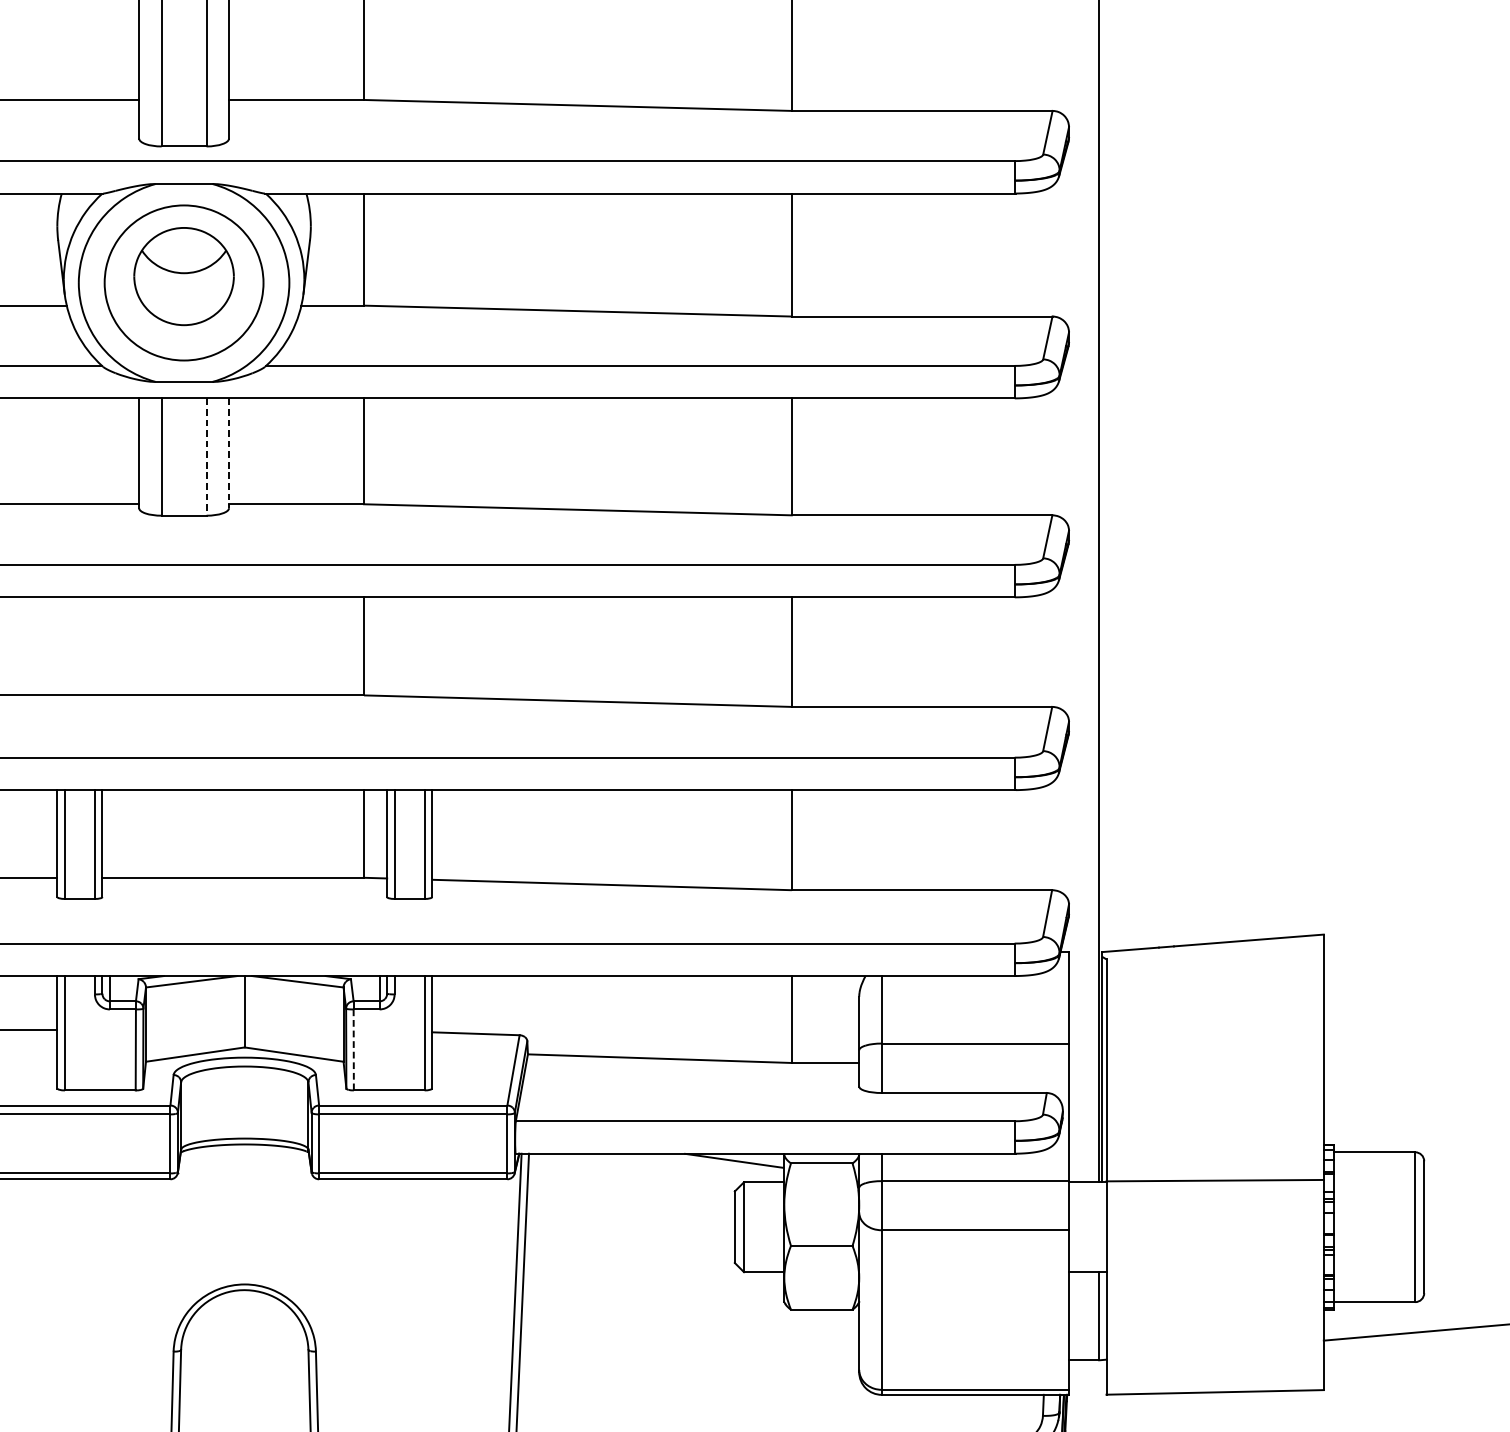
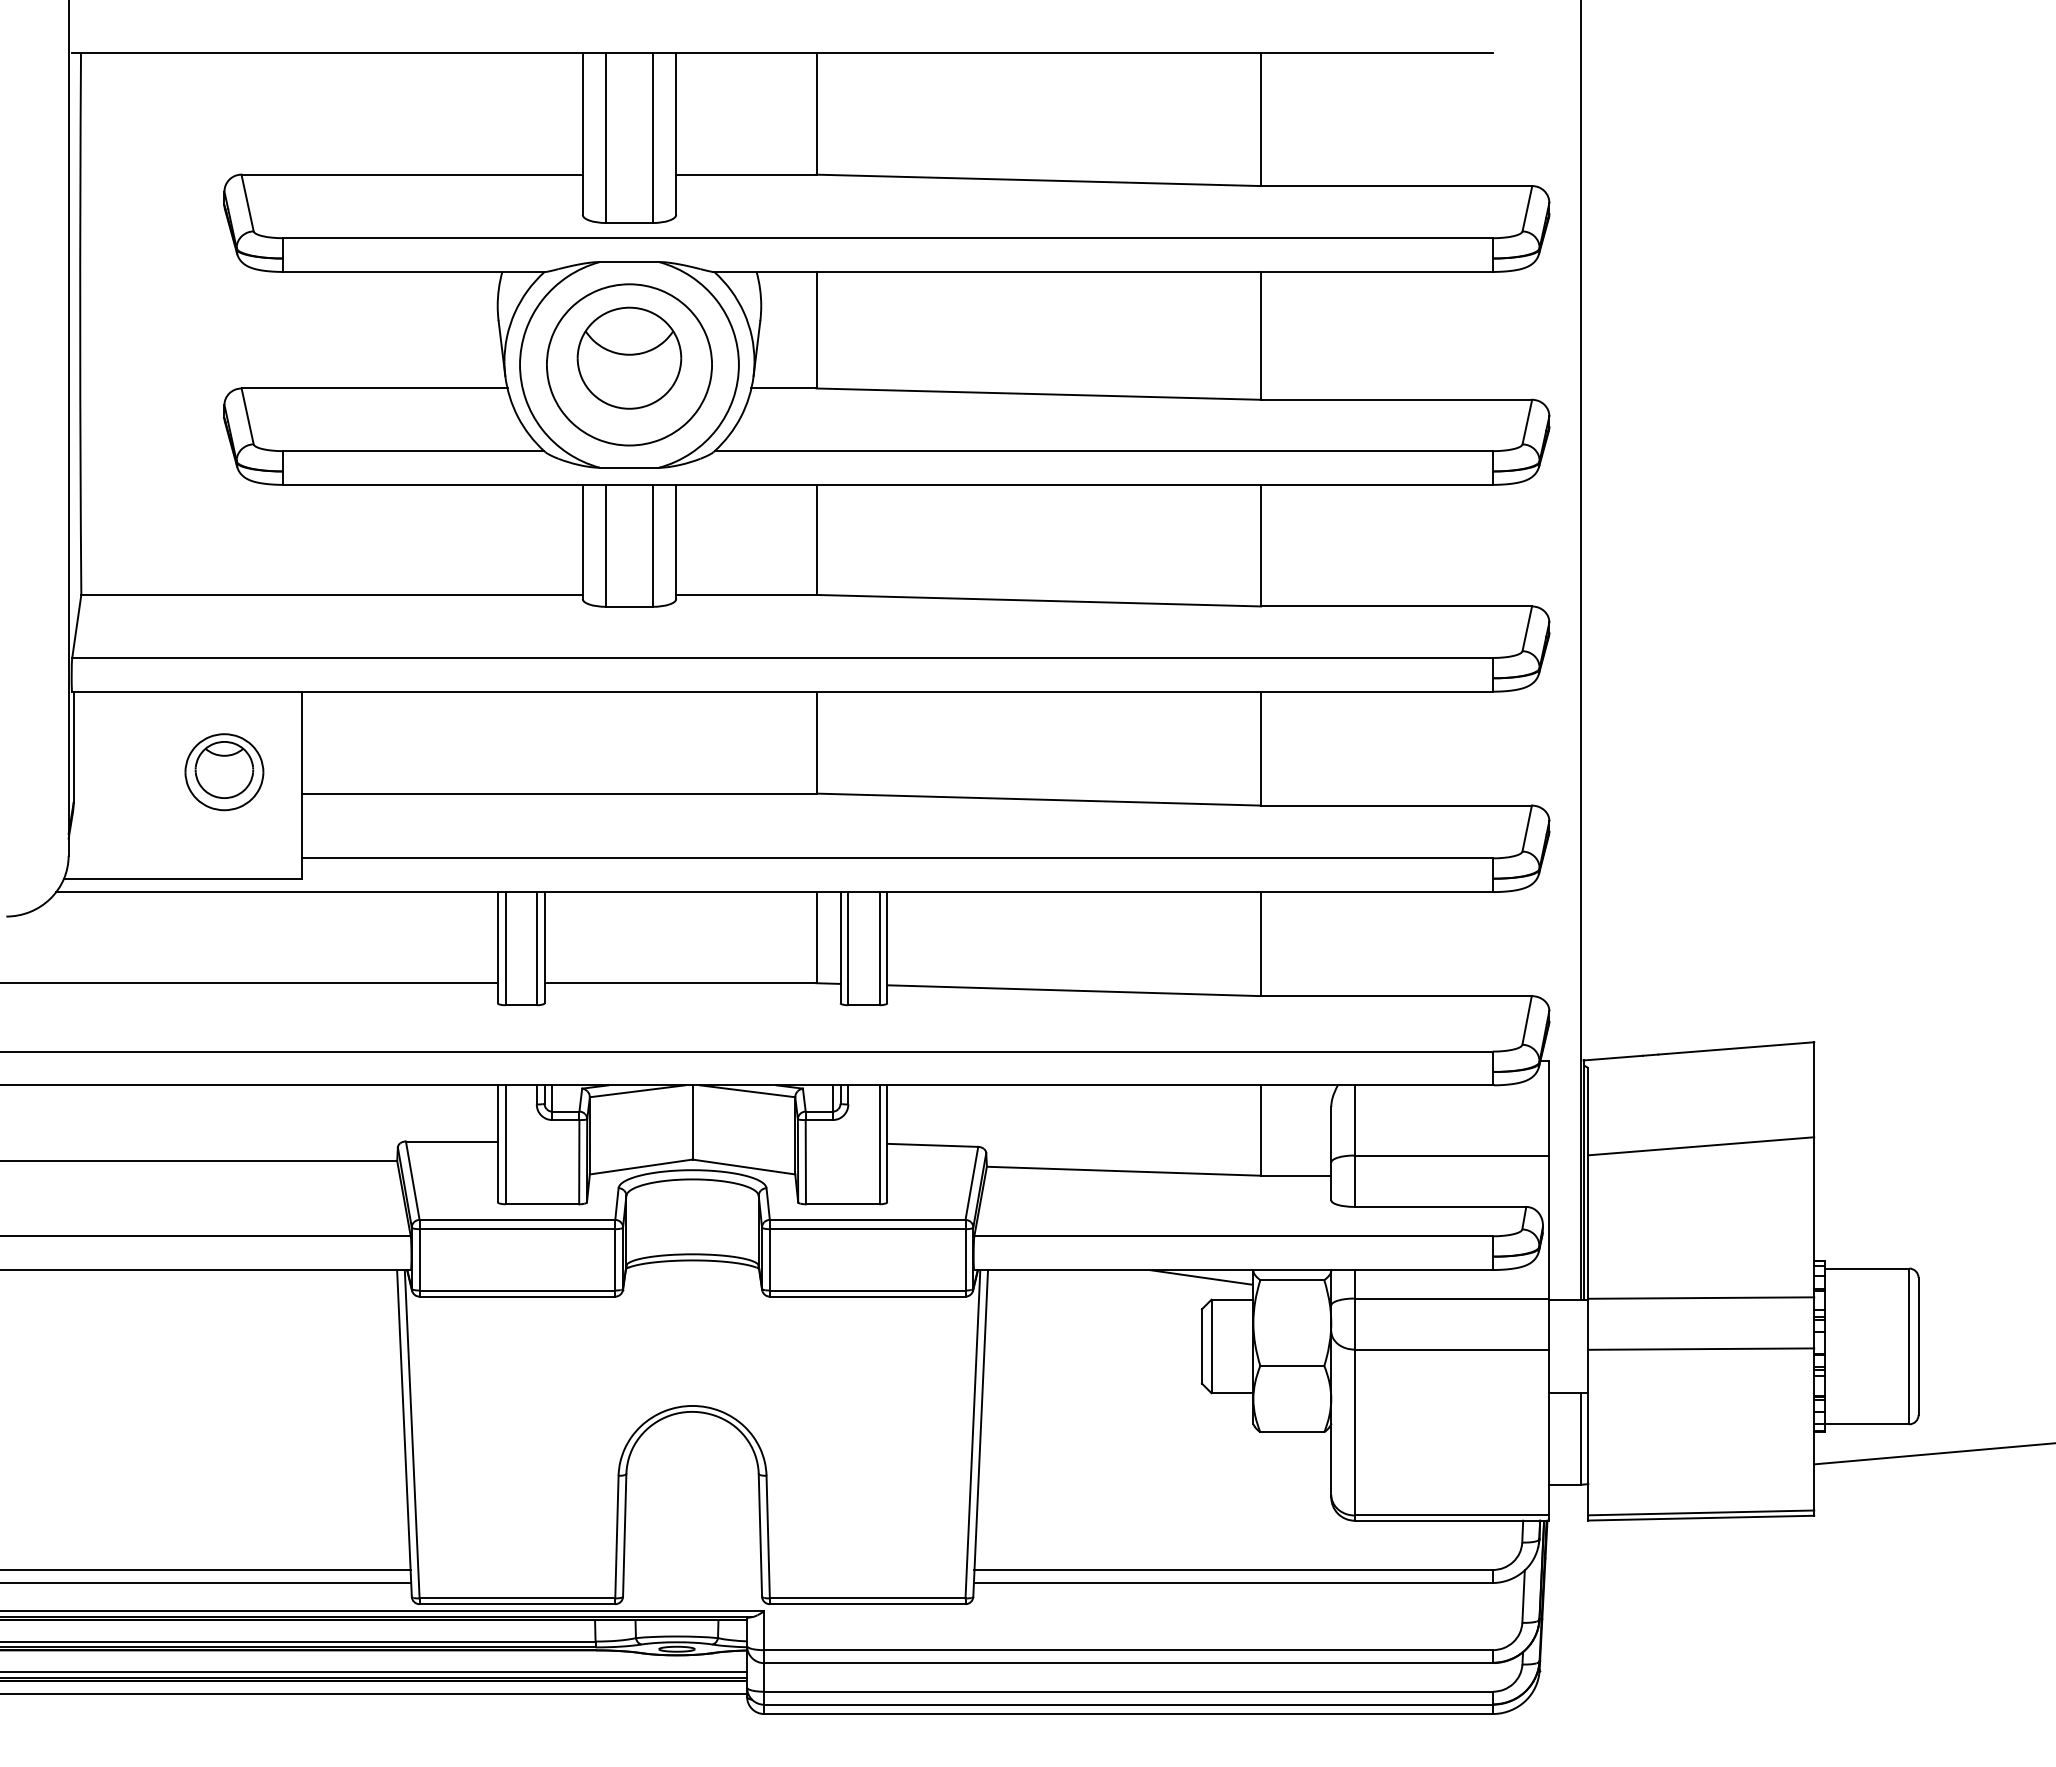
line: (229, 453) -> (676, 542), dashed -> solid
line: (206, 456) -> (652, 545), dashed -> solid
line: (1215, 1034) -> (1701, 1146), added
line: (353, 1050) -> (805, 1162), dashed -> solid
line: (1215, 1229) -> (1701, 1348), added
line: (1215, 1386) -> (1701, 1512), added

